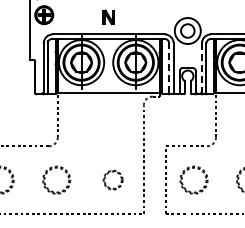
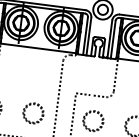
line: (169, 68) -> (85, 35), dashed -> solid
line: (201, 68) -> (109, 38), dashed -> solid
circle: (112, 179) -> (33, 112), size x1.43

